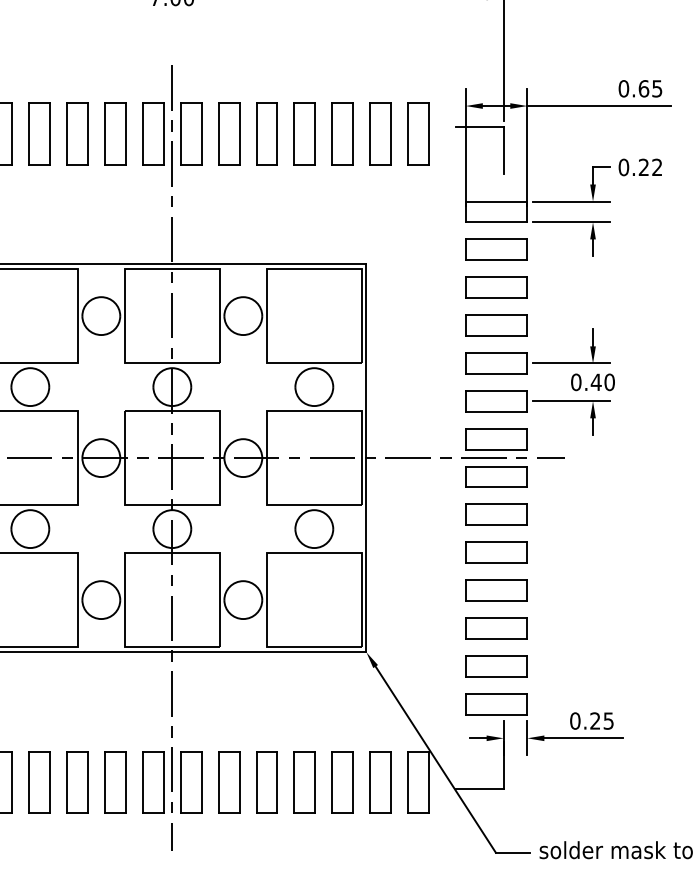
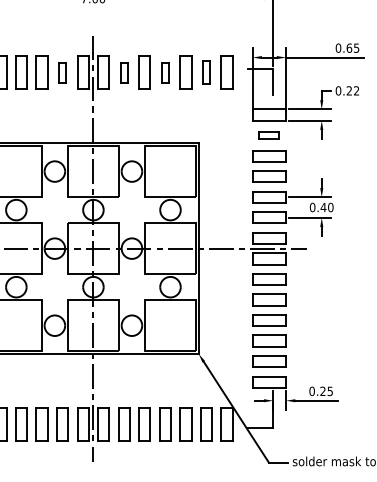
part: (115, 133) -> (62, 72), size x0.6
part: (229, 133) -> (124, 72), size x0.6
part: (305, 133) -> (165, 72), size x0.6
part: (380, 133) -> (206, 72), size x0.7
part: (496, 249) -> (269, 135), size x0.6

